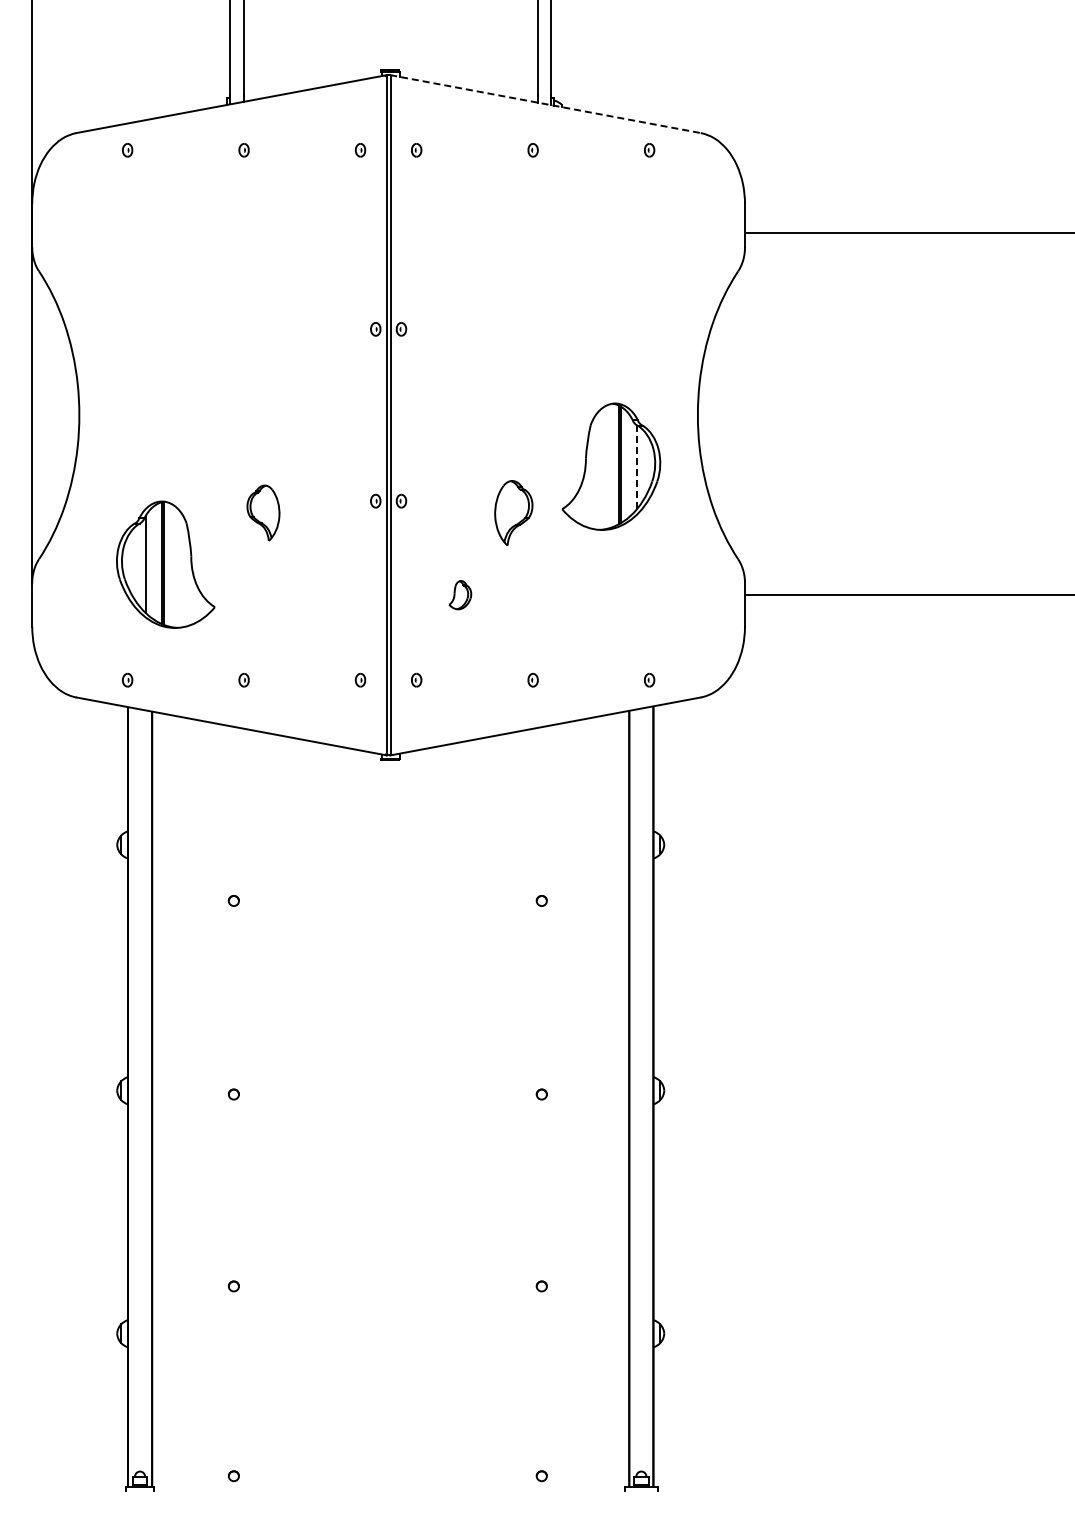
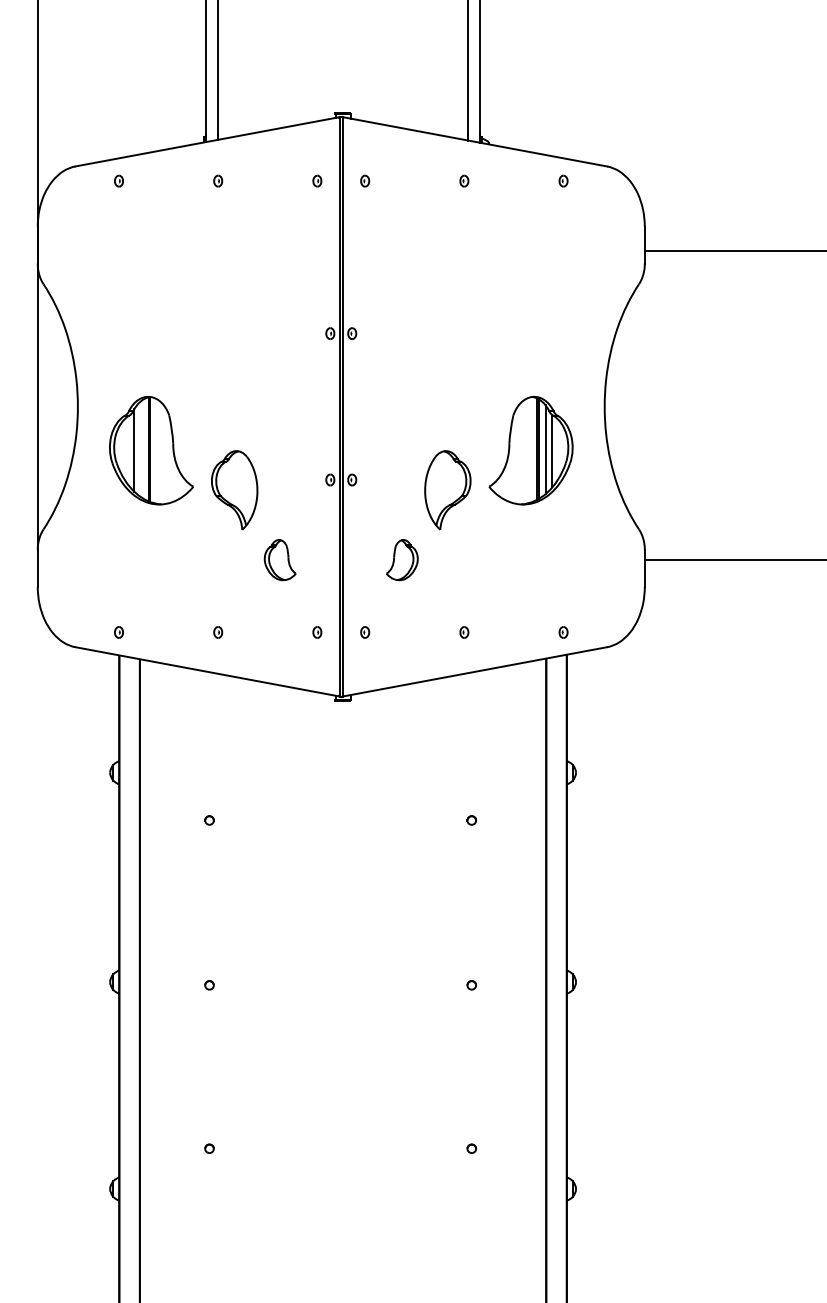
line: (545, 104) -> (474, 142), dashed -> solid
line: (628, 465) -> (545, 449), added
line: (636, 467) -> (552, 451), dashed -> solid
part: (263, 512) -> (234, 489), size x1.67
part: (513, 512) -> (447, 489), size x1.43
part: (165, 564) -> (151, 450), moved
part: (316, 594) -> (279, 559), added
part: (460, 594) -> (402, 559), size x1.67

